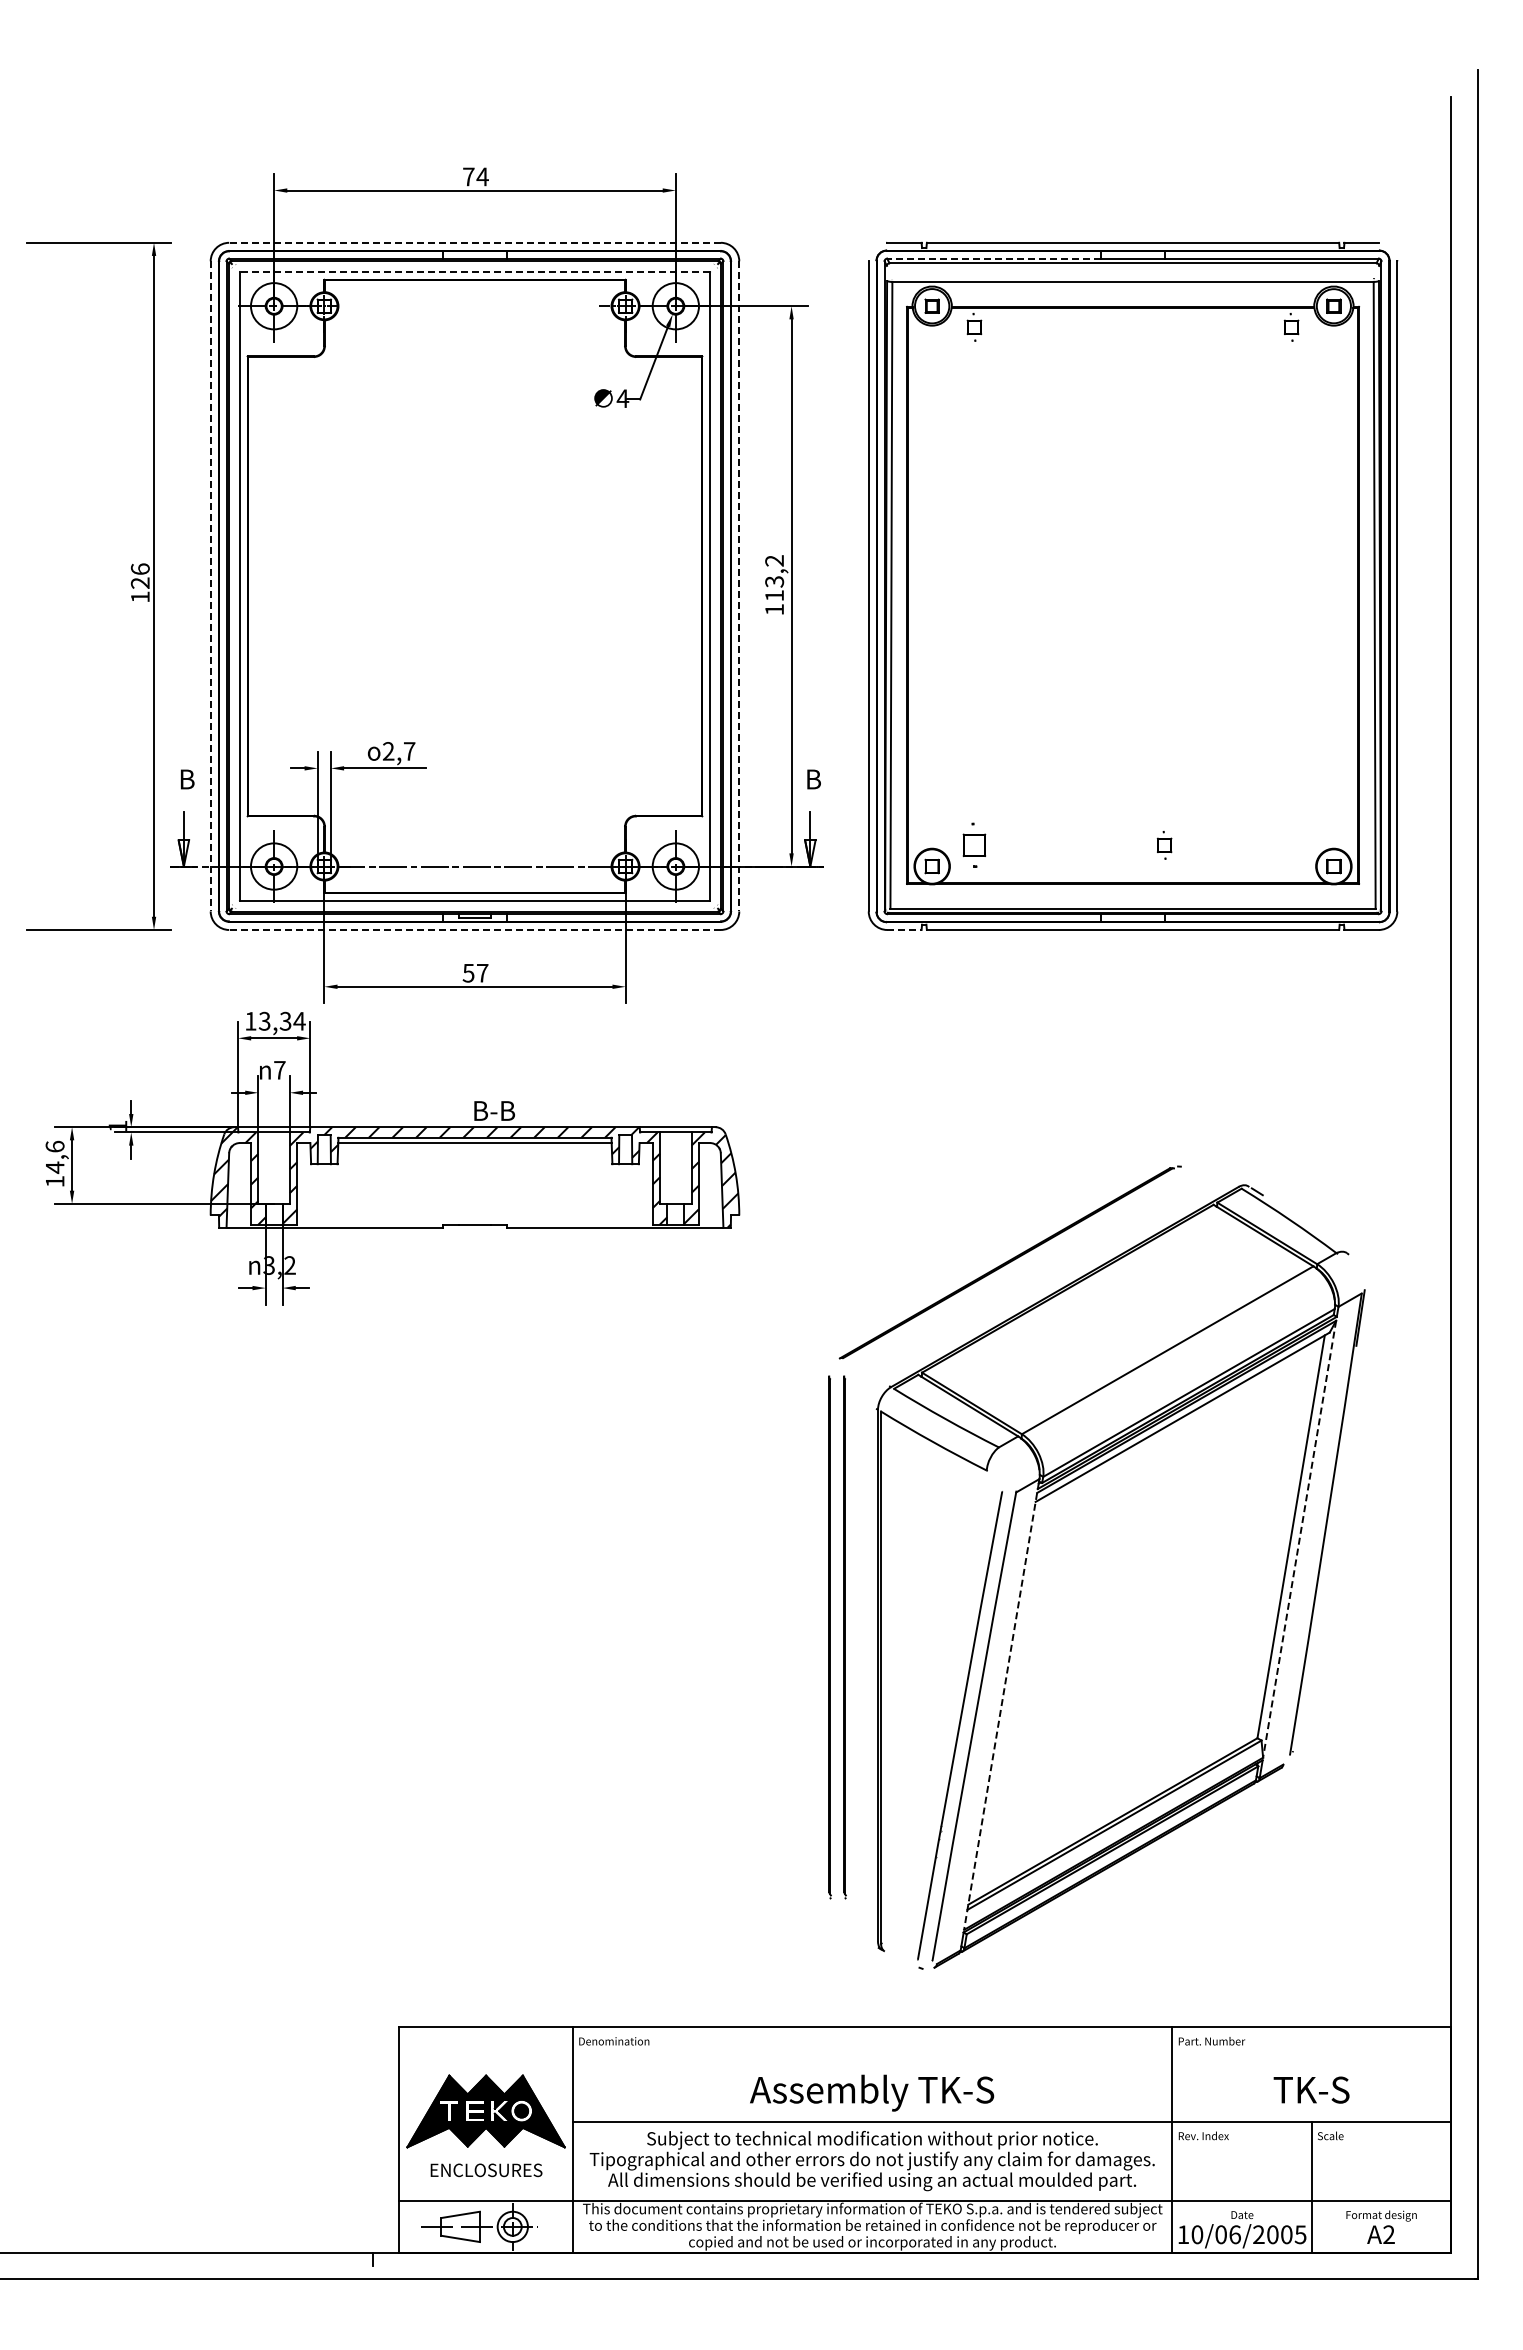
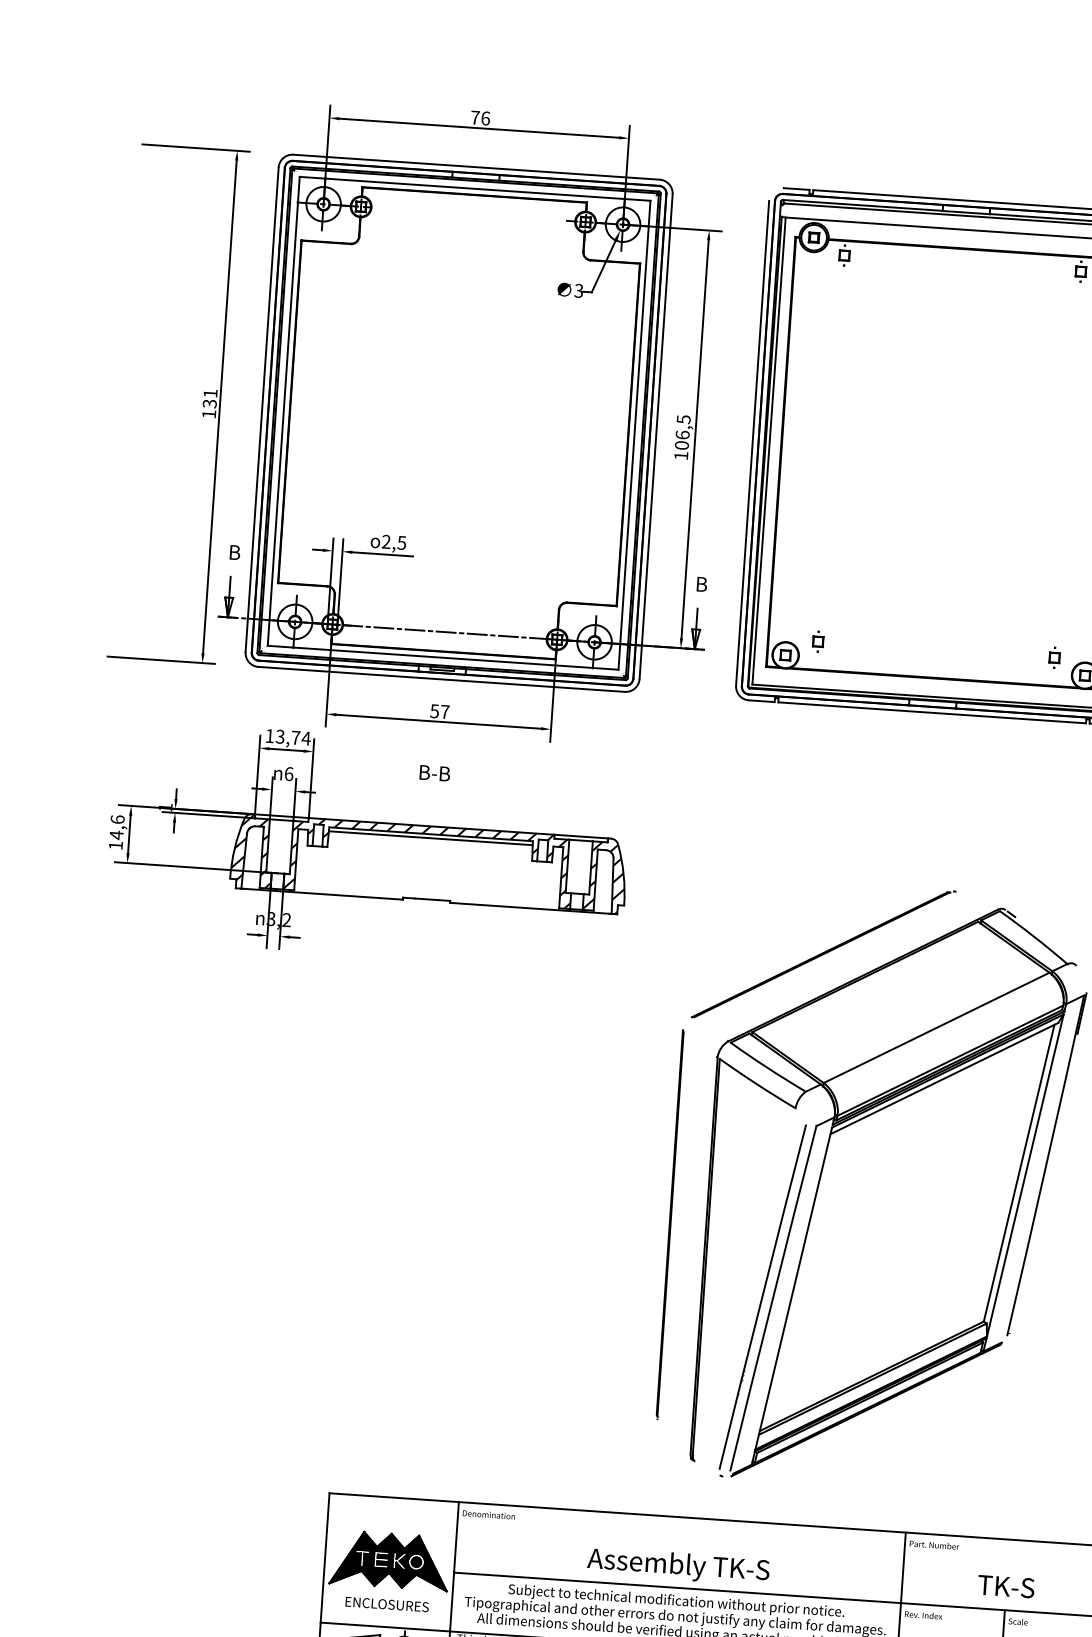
text: (482, 176) -> (485, 118), 74 -> 76
line: (474, 242) -> (476, 166), dashed -> solid
line: (993, 258) -> (862, 205), dashed -> solid
line: (474, 271) -> (474, 188), dashed -> solid
text: (622, 398) -> (578, 290), 4 -> 3
text: (139, 576) -> (209, 398), 126 -> 131
text: (774, 578) -> (682, 432), 113,2 -> 106,5
line: (210, 586) -> (261, 409), dashed -> solid
line: (739, 586) -> (656, 436), dashed -> solid
text: (409, 751) -> (401, 543), 2,7 -> 2,5
part: (974, 845) -> (818, 641), size x0.62
part: (1164, 845) -> (1054, 657), moved
line: (474, 929) -> (441, 679), dashed -> solid
line: (904, 929) -> (761, 700), dashed -> solid
text: (285, 1020) -> (295, 737), 13,34 -> 13,74
text: (279, 1069) -> (288, 773), 7 -> 6
text: (494, 1110) -> (434, 772), moved
line: (1299, 1539) -> (1025, 1175), dashed -> solid
line: (844, 1637) -> (681, 1225), removed
line: (1000, 1711) -> (793, 1288), dashed -> solid

